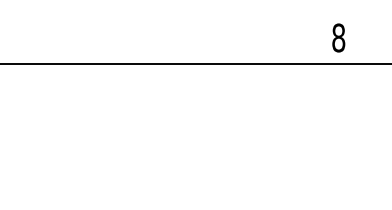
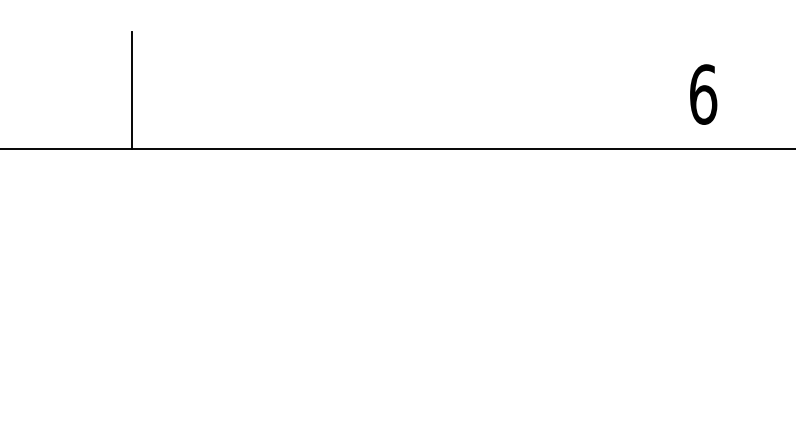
line: (64, 35) -> (132, 89), added
text: (338, 37) -> (702, 93), 8 -> 6

